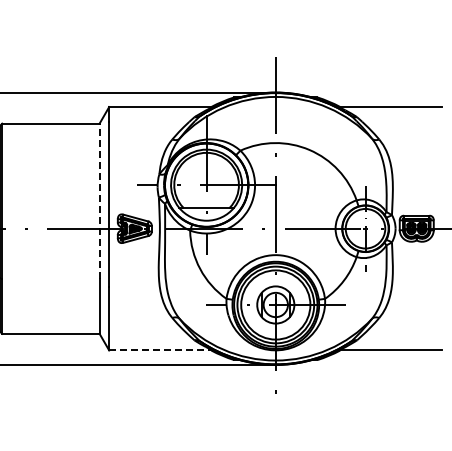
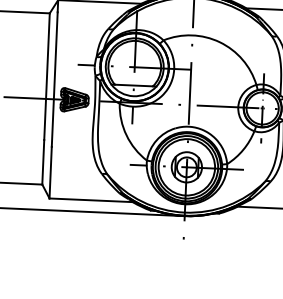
line: (99, 201) -> (46, 76), dashed -> solid
line: (160, 350) -> (91, 200), dashed -> solid

